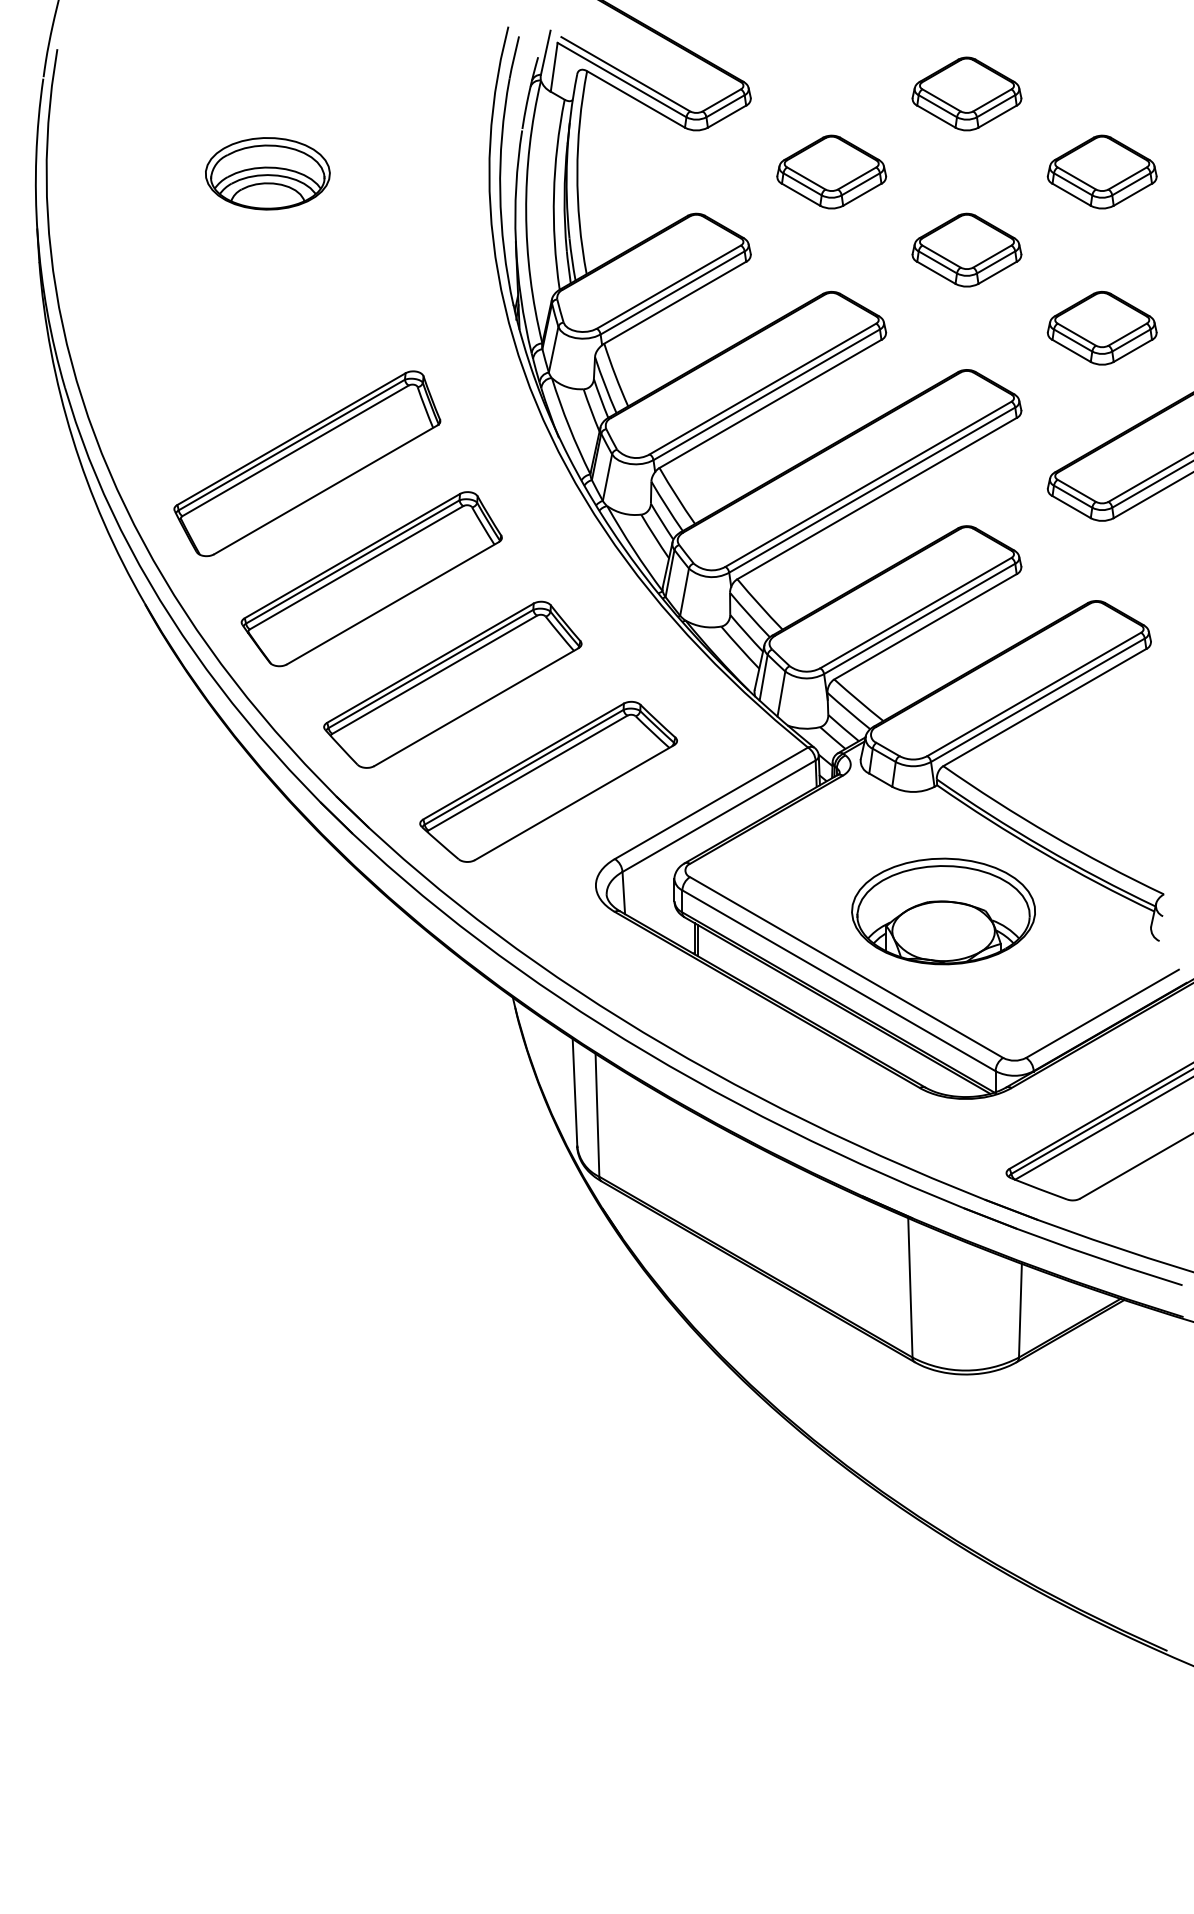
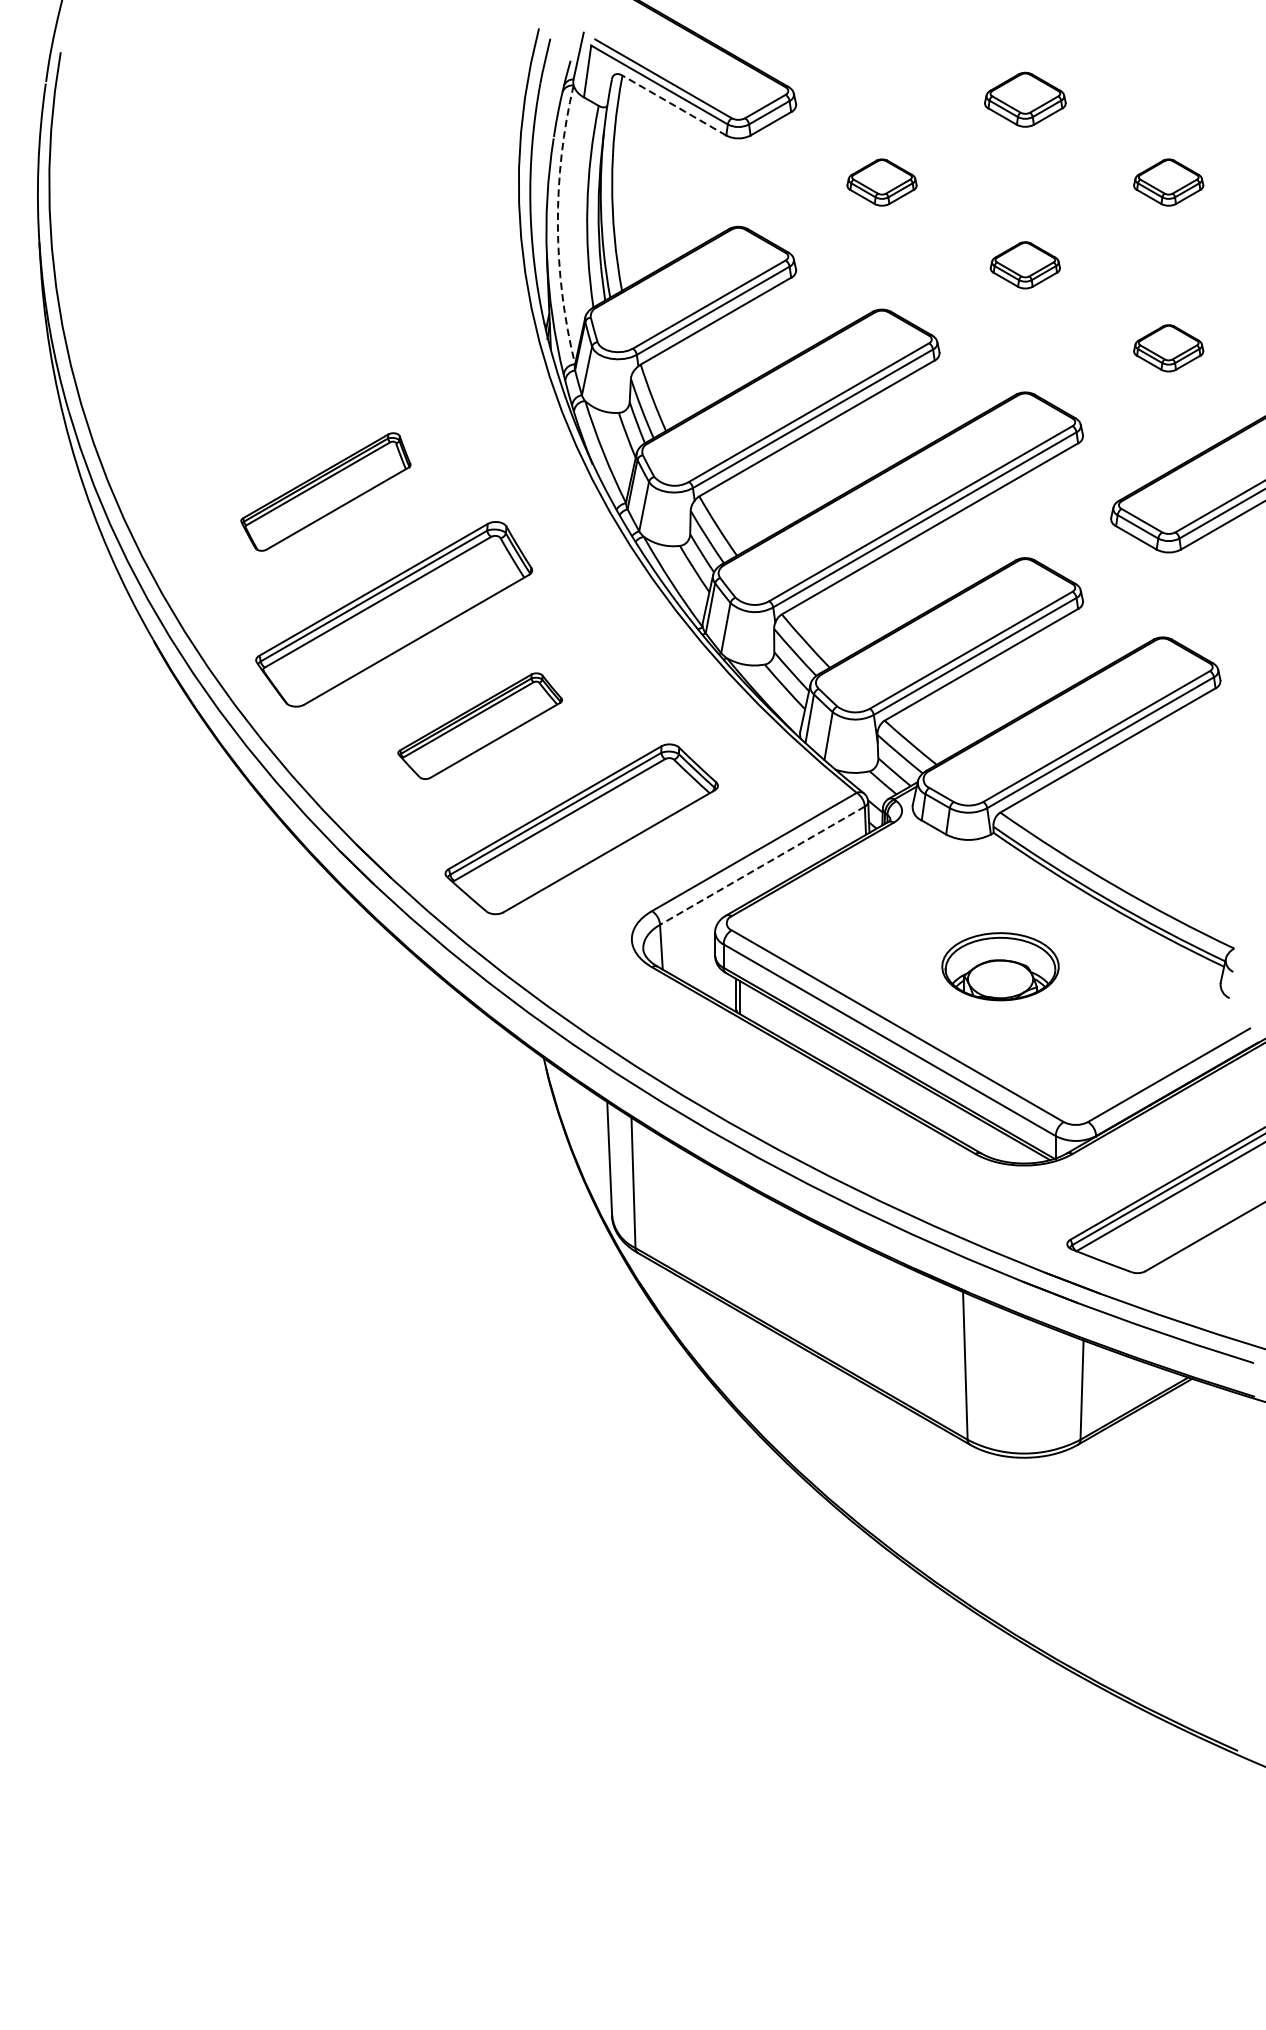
part: (966, 93) -> (1024, 99), size x0.7
line: (635, 99) -> (673, 105), solid -> dashed
part: (831, 171) -> (881, 181), size x0.6
part: (1101, 171) -> (1168, 181), size x0.6
part: (267, 173) -> (283, 184), removed
arc: (526, 212) -> (558, 225), solid -> dashed
part: (966, 249) -> (1024, 264), size x0.6
part: (1101, 328) -> (1168, 348), size x0.6
part: (307, 463) -> (325, 491), size x0.6
part: (452, 684) -> (479, 726), size x0.6
line: (718, 816) -> (761, 865), solid -> dashed
part: (943, 911) -> (1000, 966), size x0.6

